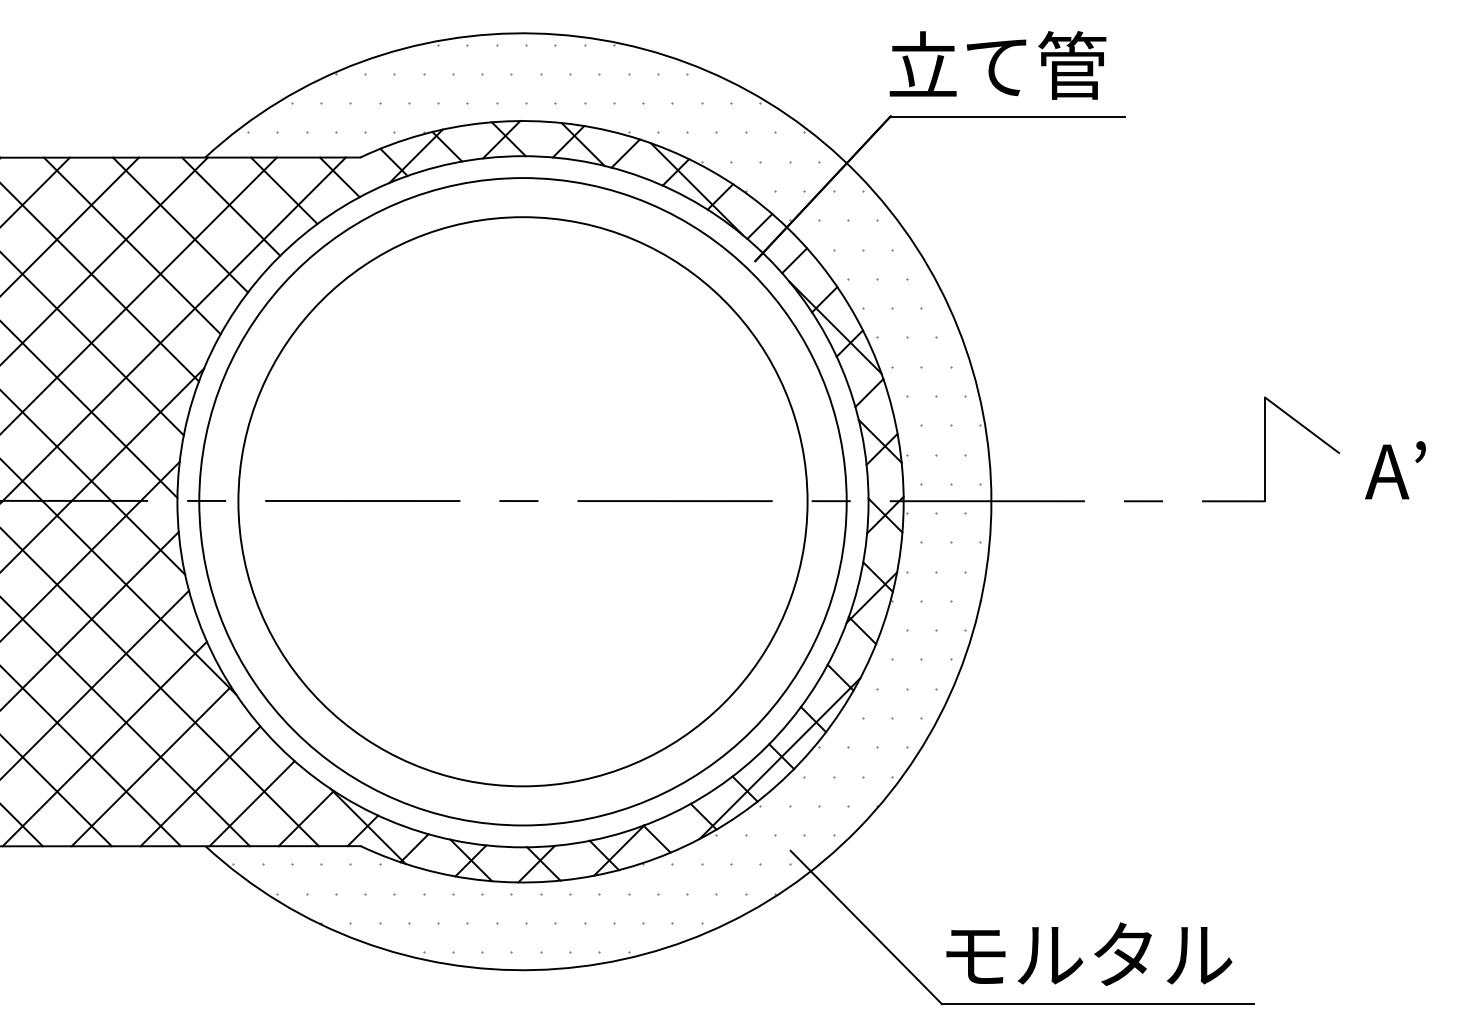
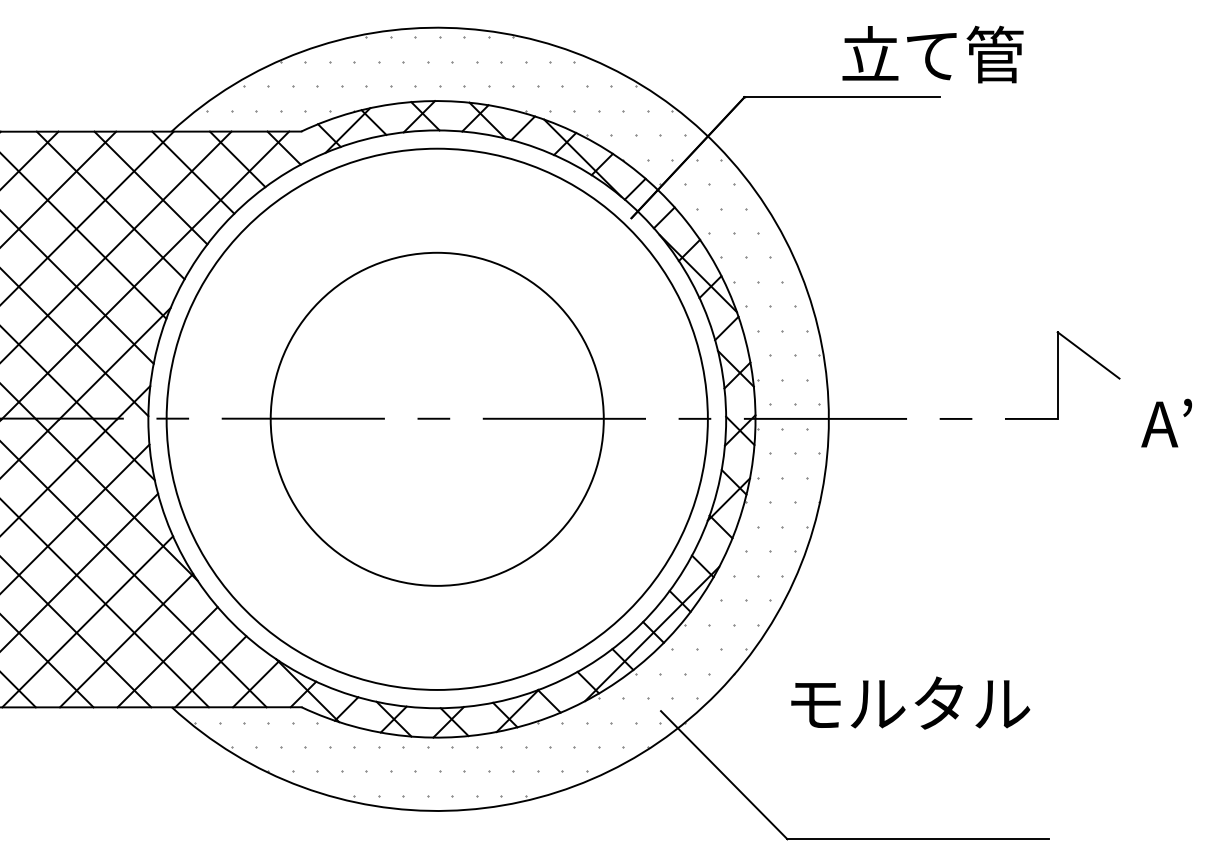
text: (997, 65) -> (932, 54), moved
text: (1395, 470) -> (1166, 423), moved
circle: (522, 501) -> (436, 419), size x0.7
text: (1089, 953) -> (910, 702), moved

